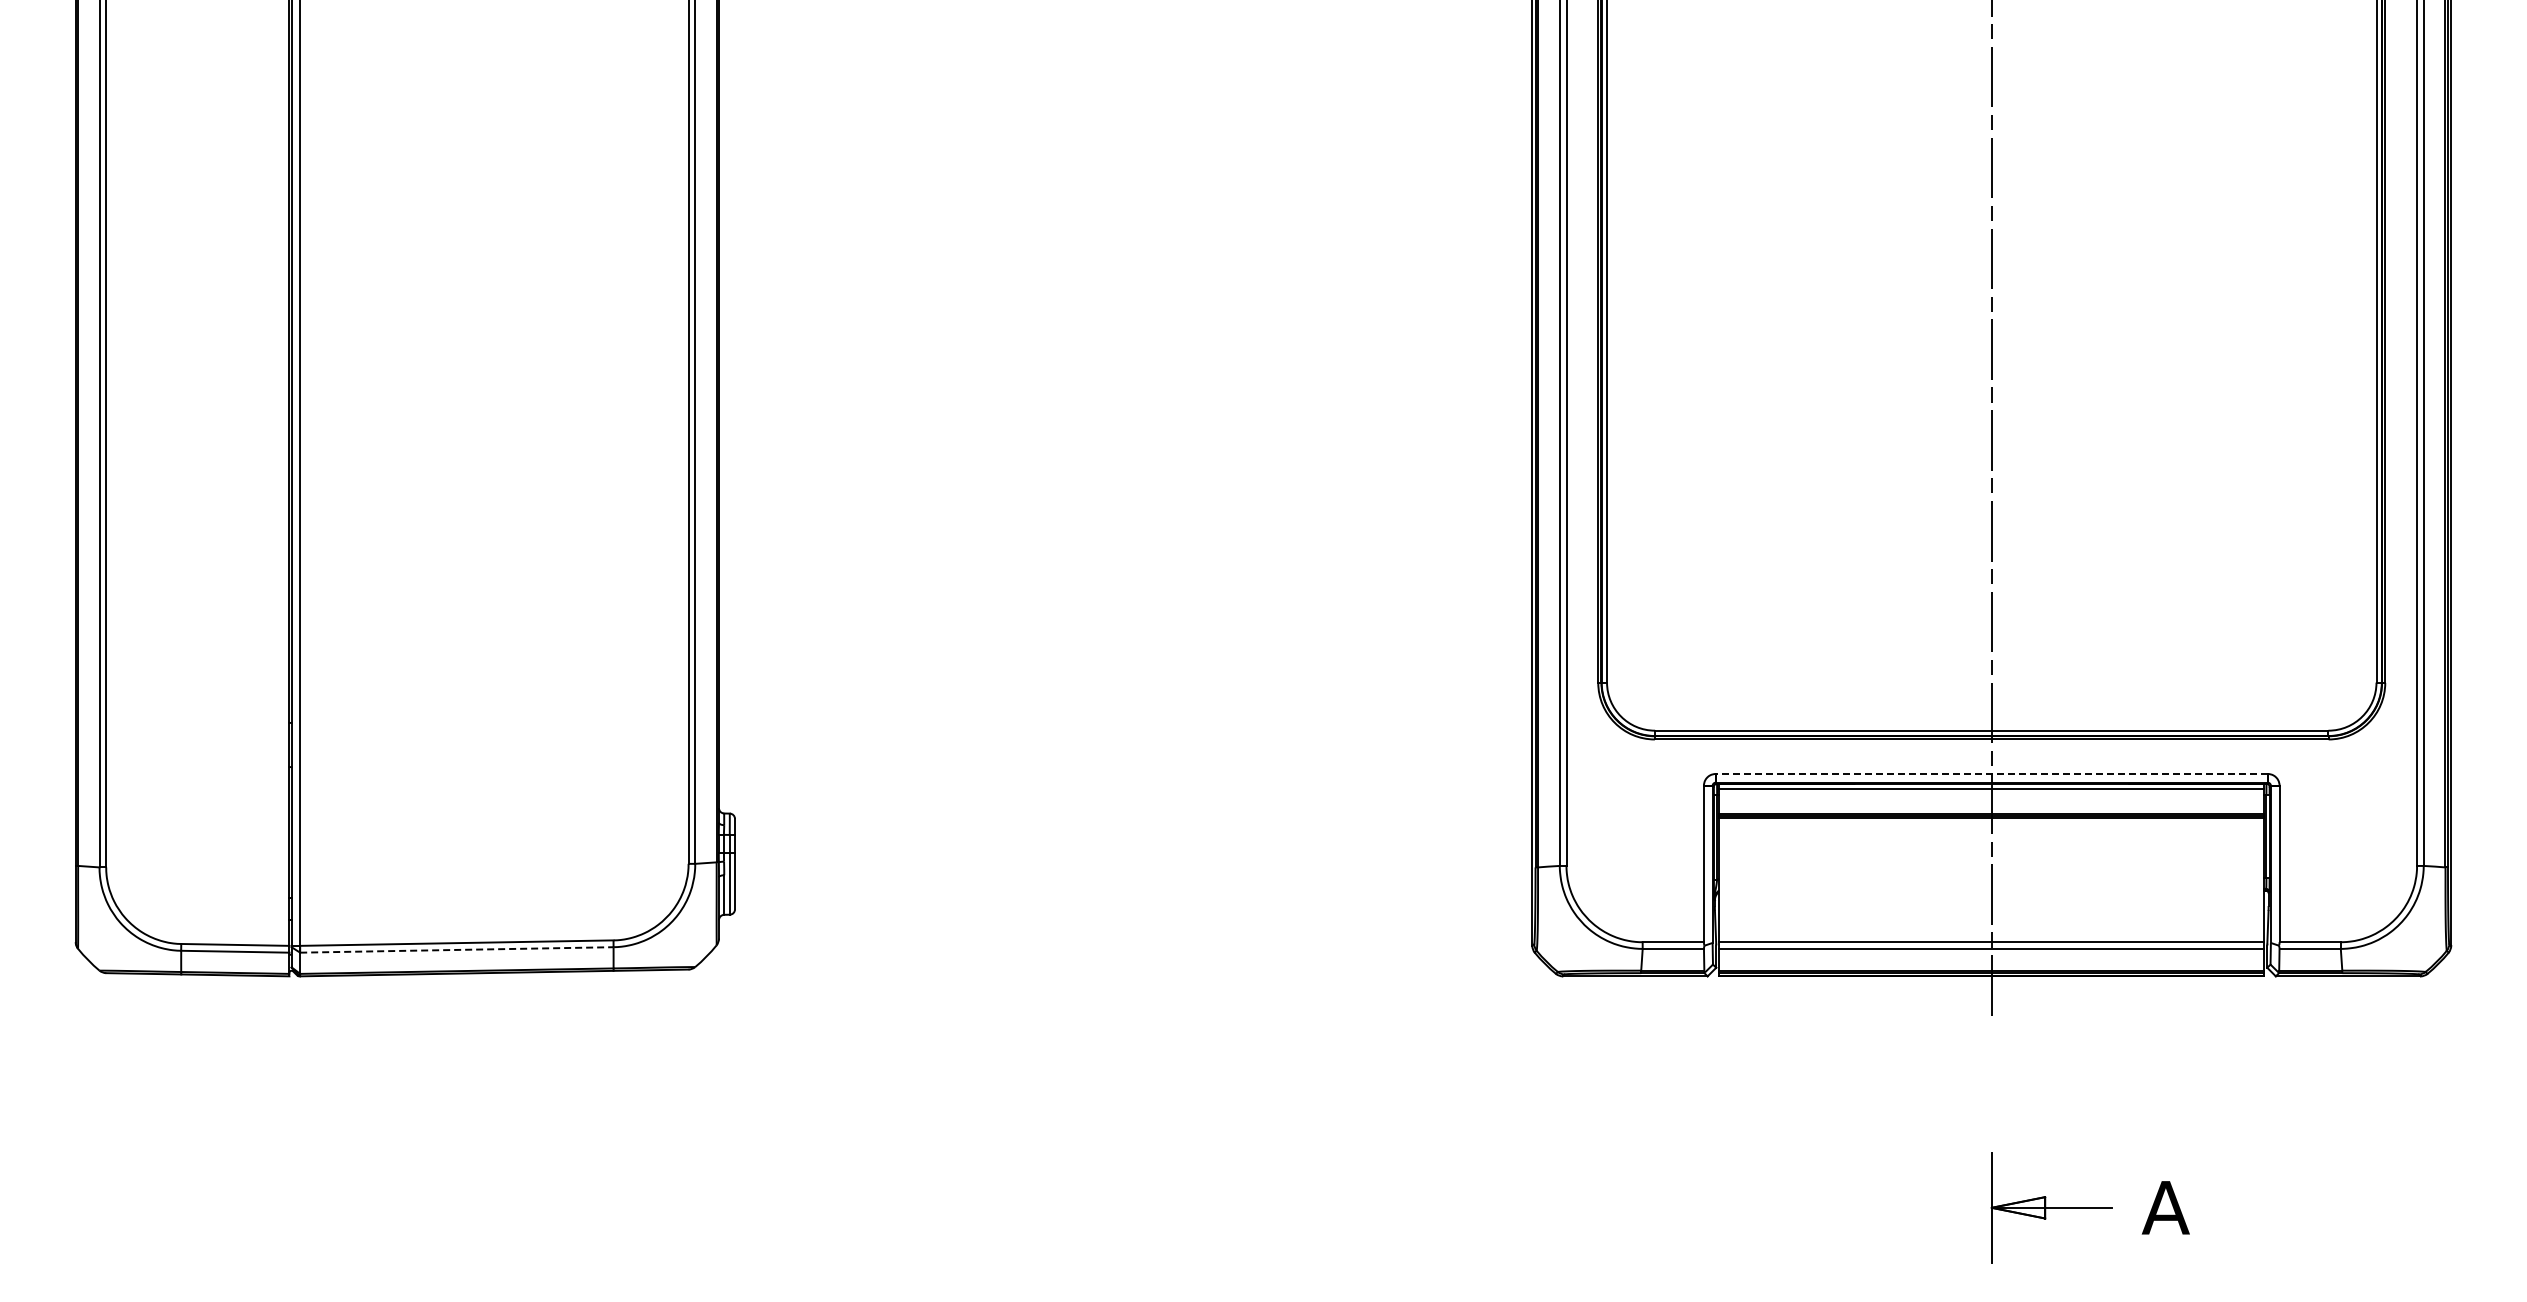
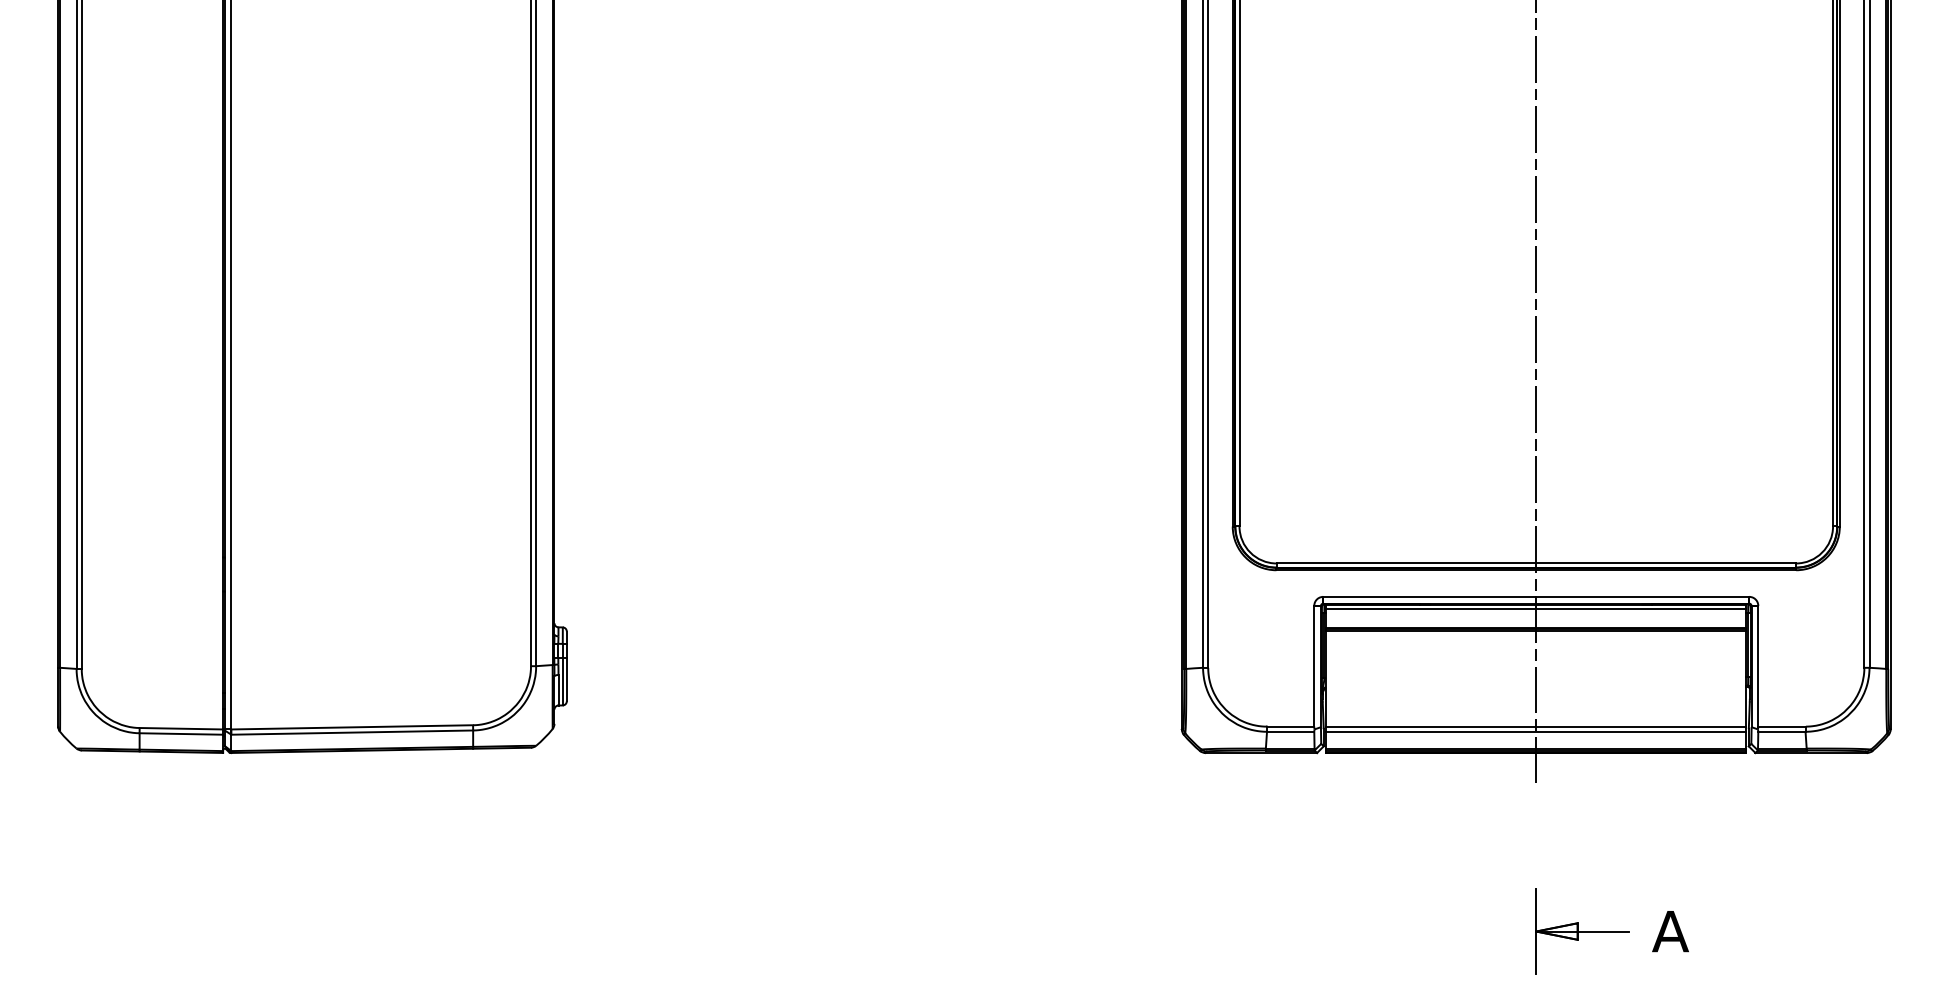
line: (1991, 773) -> (1536, 596), dashed -> solid
line: (456, 949) -> (351, 732), dashed -> solid

